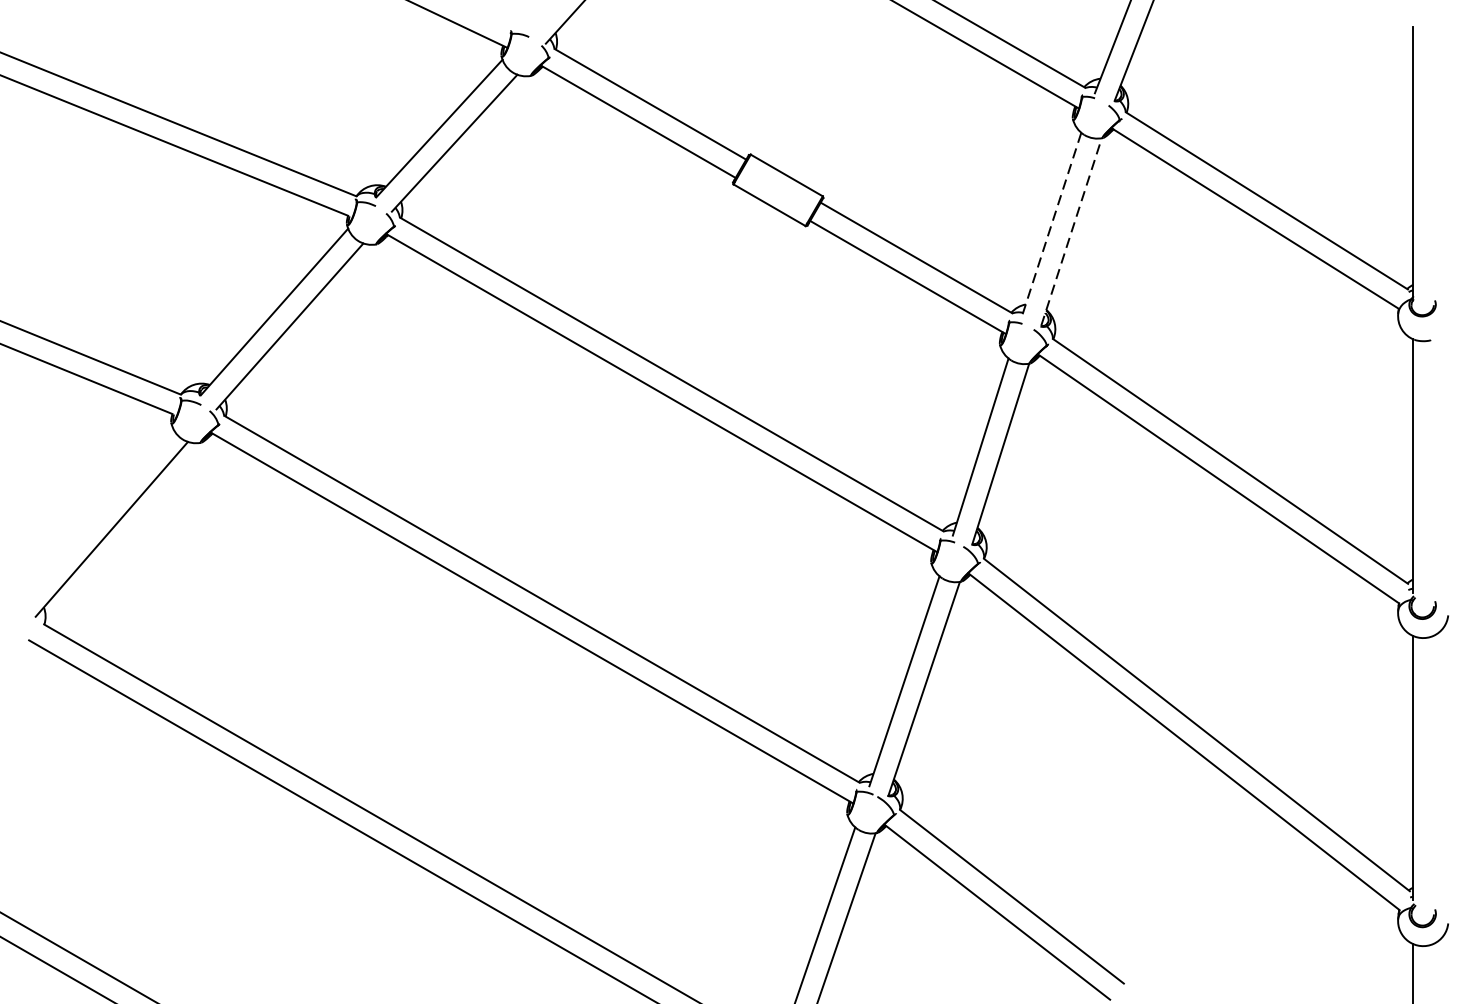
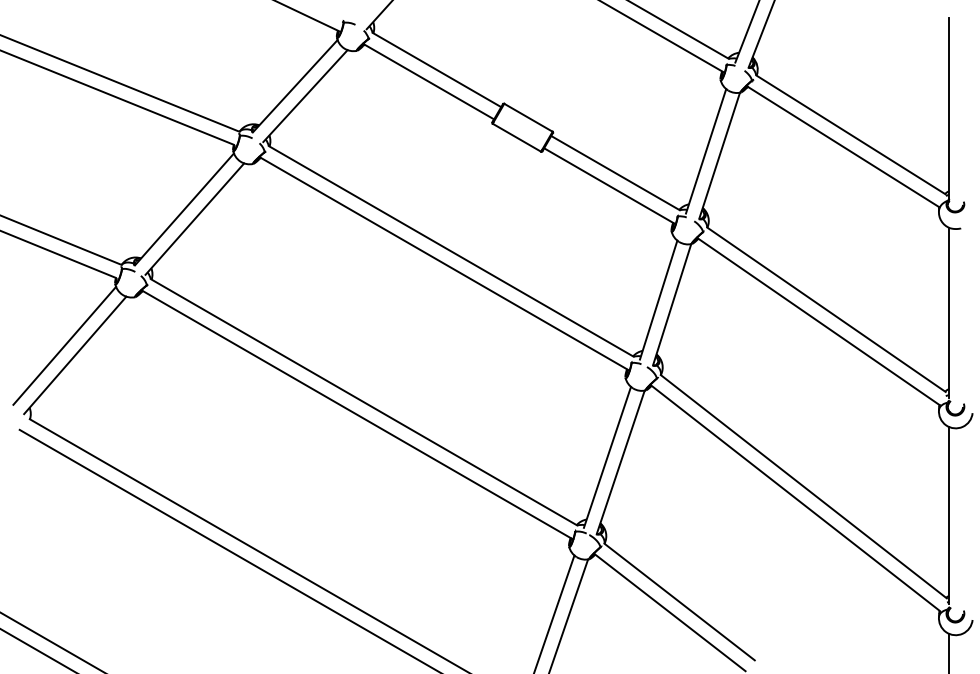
line: (1050, 225) -> (705, 151), dashed -> solid
line: (1071, 231) -> (719, 155), dashed -> solid
line: (95, 514) -> (64, 345), added

